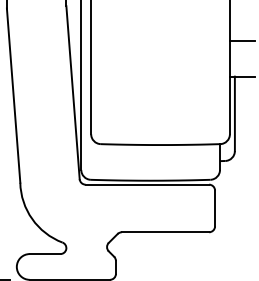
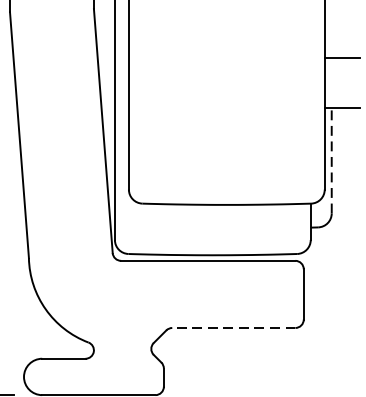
line: (234, 113) -> (331, 160), solid -> dashed
line: (165, 232) -> (233, 328), solid -> dashed

